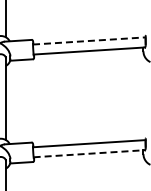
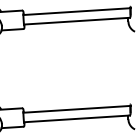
line: (89, 40) -> (77, 11), dashed -> solid
line: (89, 153) -> (77, 118), dashed -> solid

